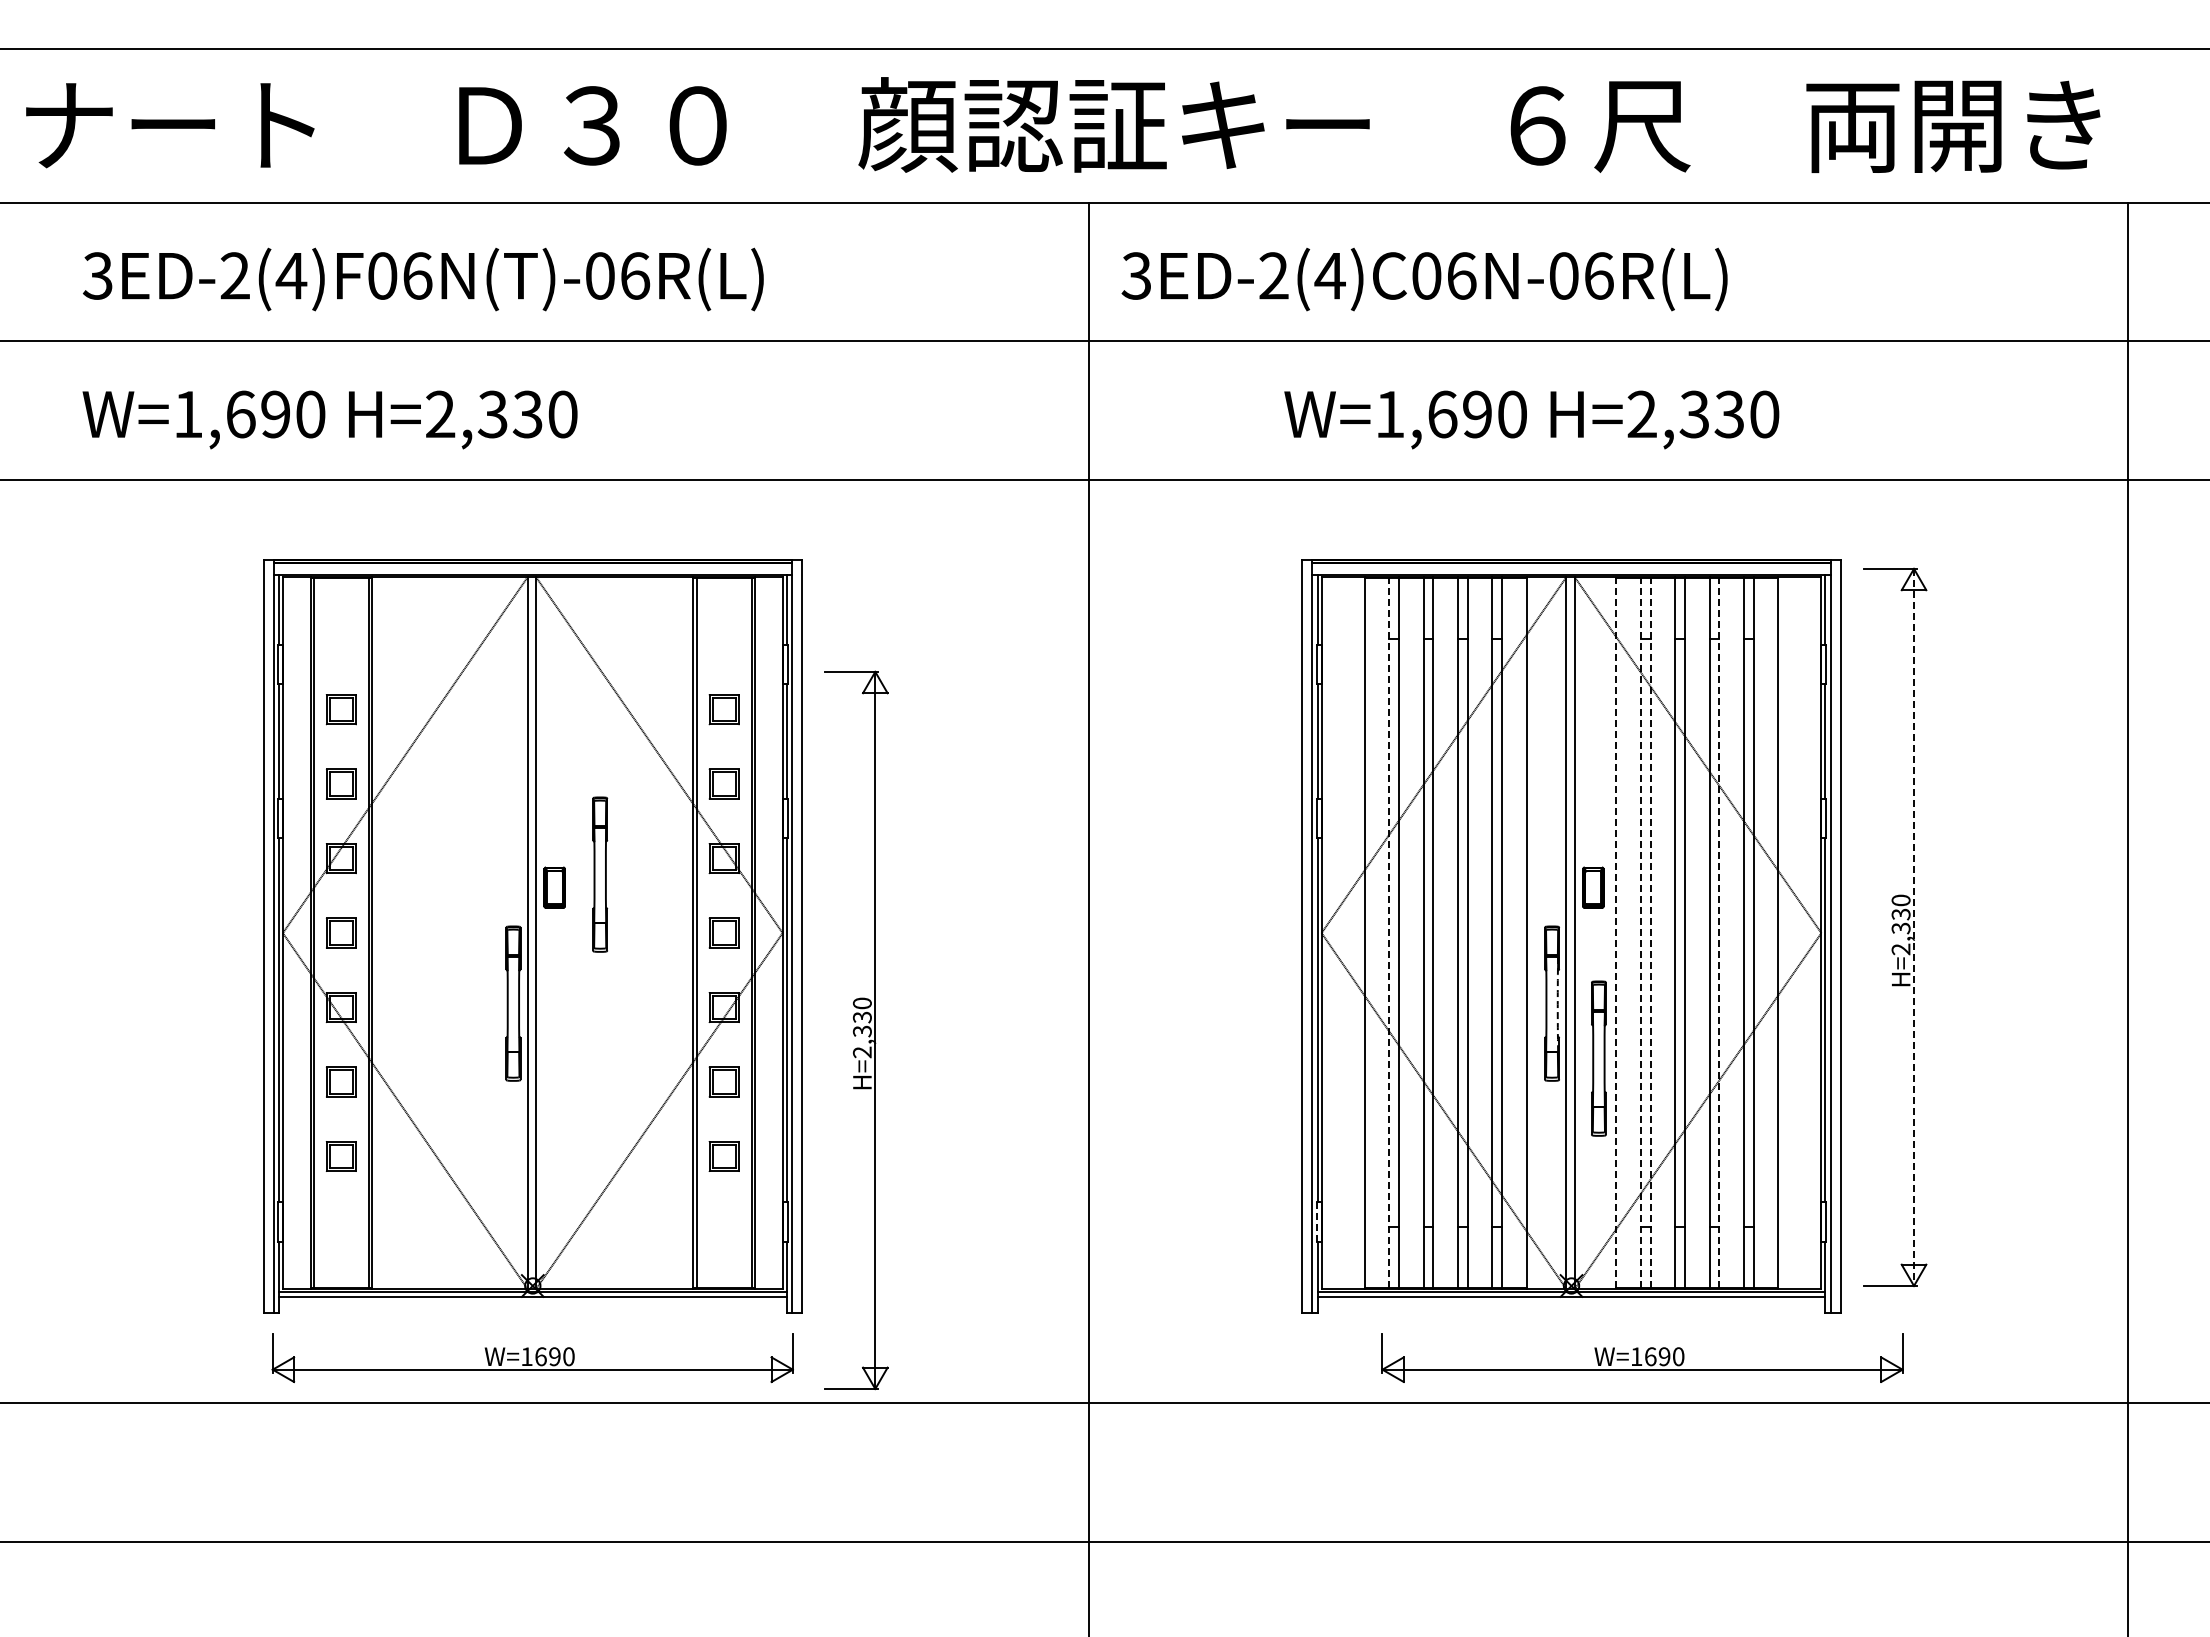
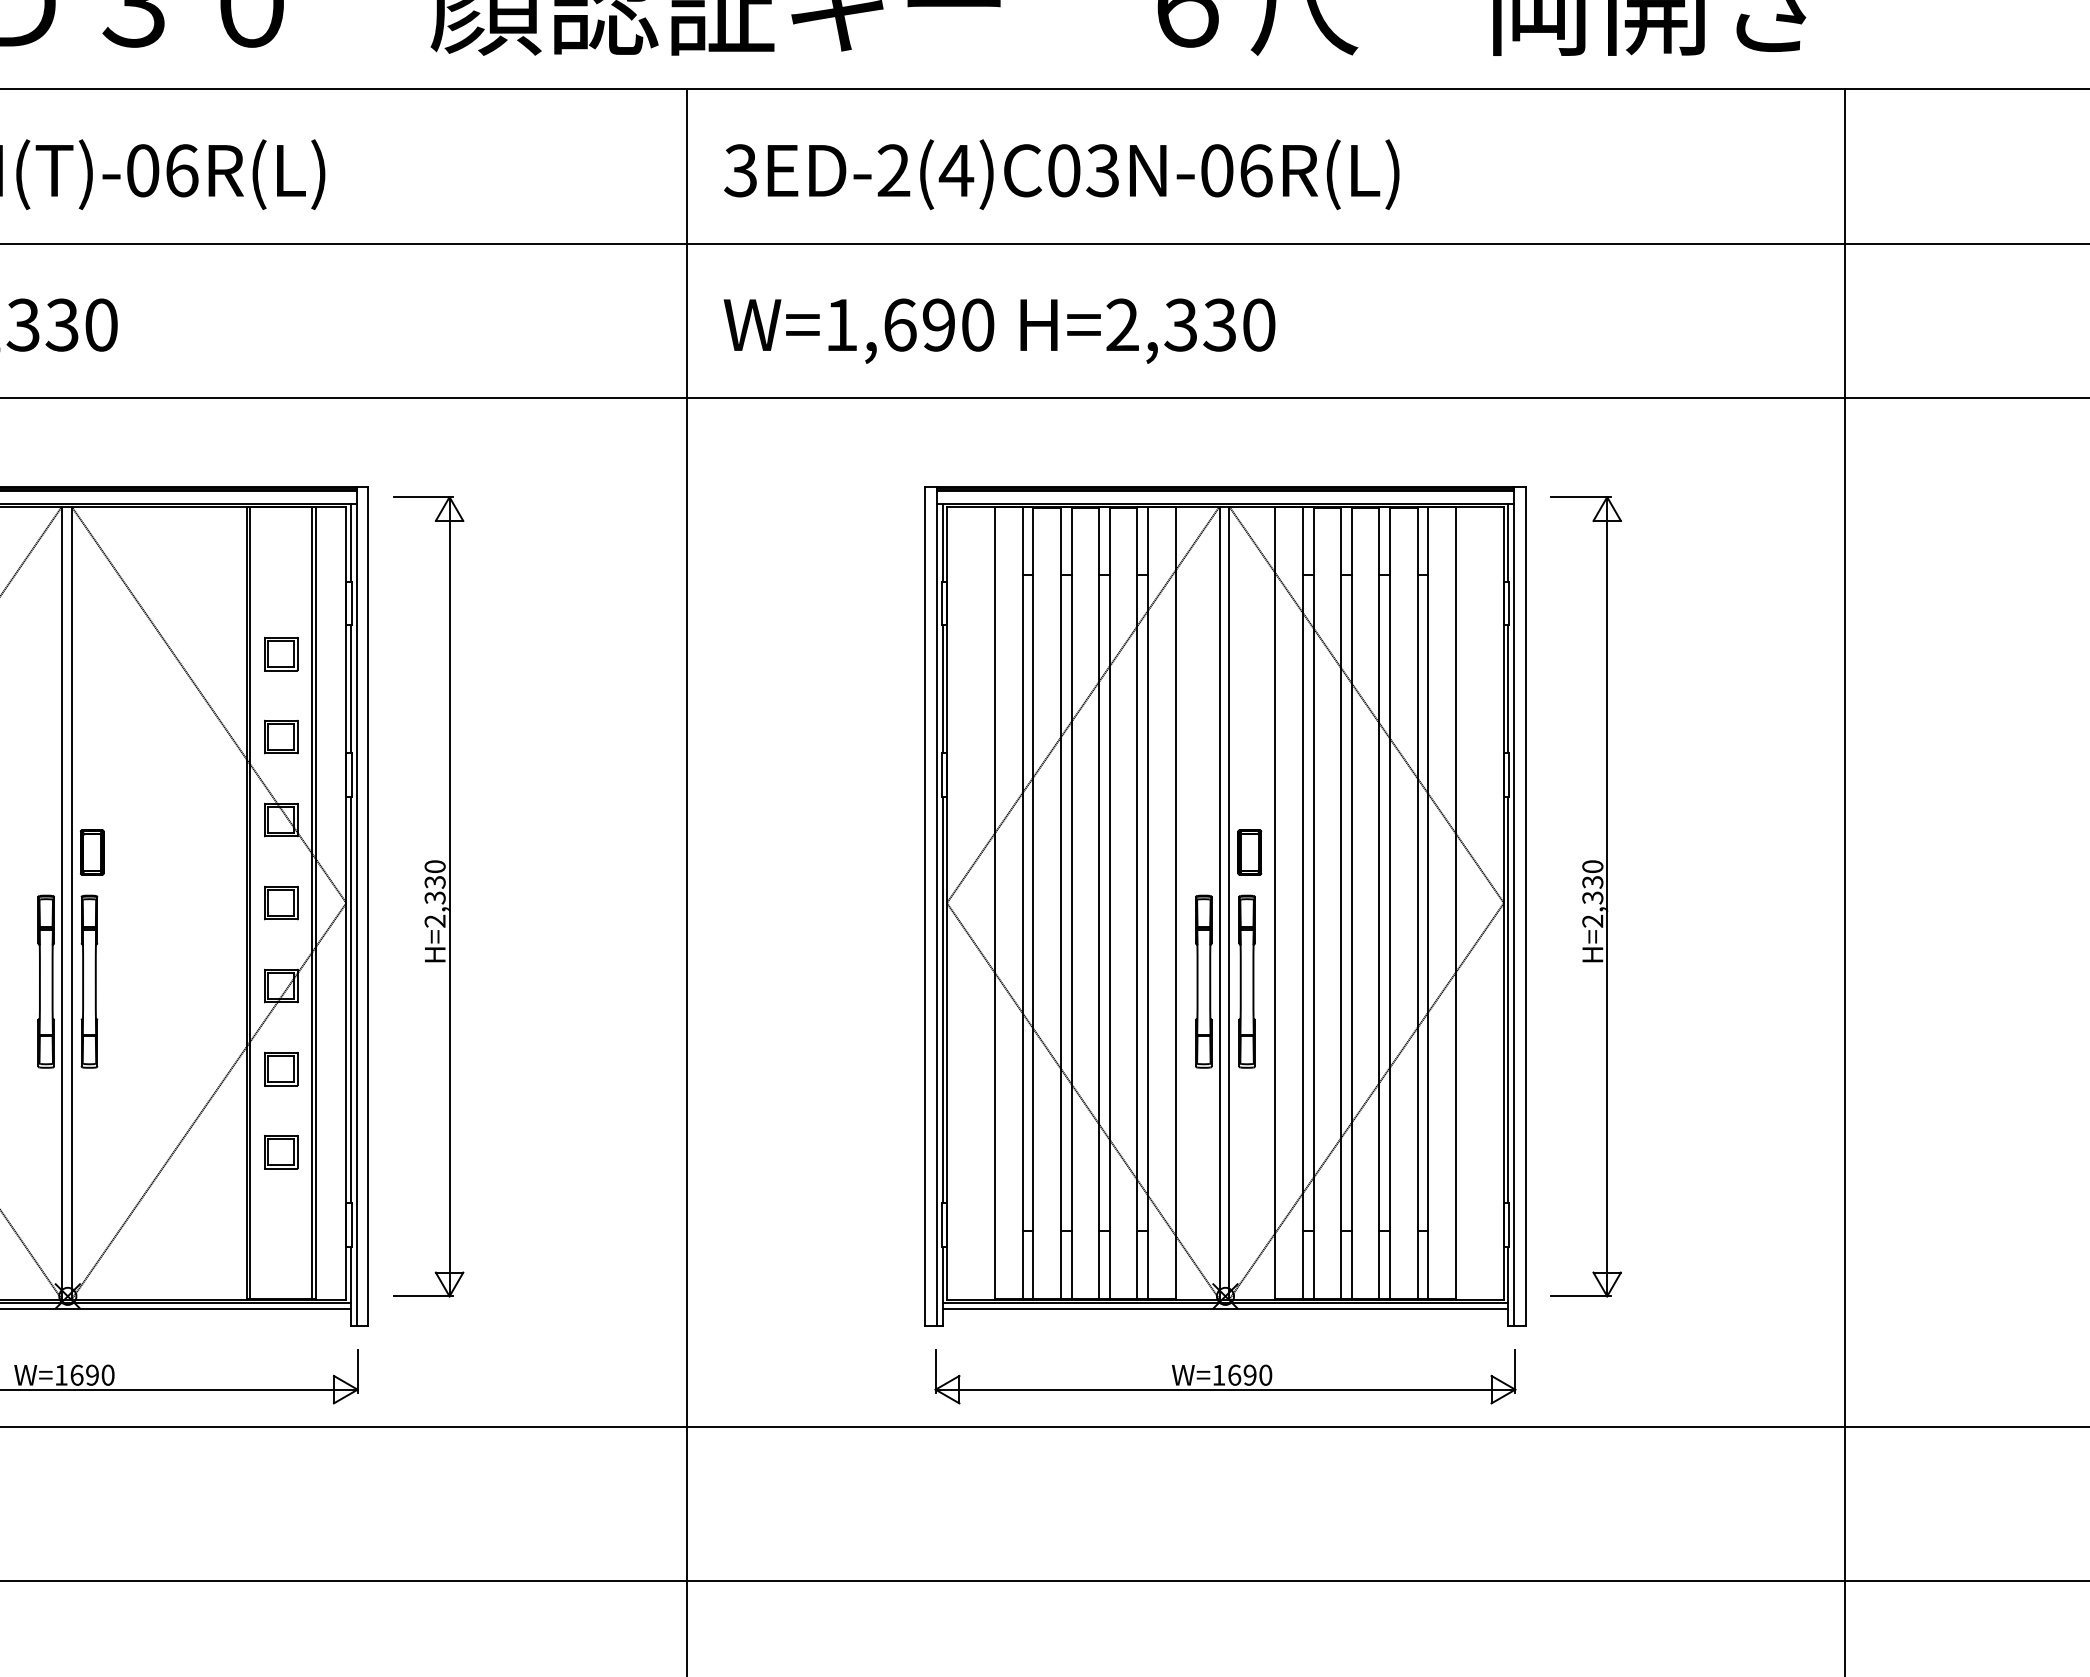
text: (1461, 275) -> (1102, 170), 3ED-2(4)C06N-06R(L) -> 3ED-2(4)C03N-06R(L)
text: (1531, 419) -> (999, 330), moved
part: (600, 874) -> (89, 981), moved
line: (1914, 927) -> (1607, 896), dashed -> solid
line: (1389, 933) -> (1022, 903), dashed -> solid
line: (1616, 933) -> (1275, 903), dashed -> solid
line: (1640, 933) -> (1302, 903), dashed -> solid
line: (1650, 933) -> (1313, 903), dashed -> solid
line: (1719, 933) -> (1390, 903), dashed -> solid
arc: (1557, 1004) -> (1209, 982), dashed -> solid
part: (856, 1030) -> (428, 896), moved
part: (1598, 1058) -> (1246, 981), moved
line: (1316, 1221) -> (941, 1224), dashed -> solid
part: (1642, 1357) -> (1225, 1376), moved

